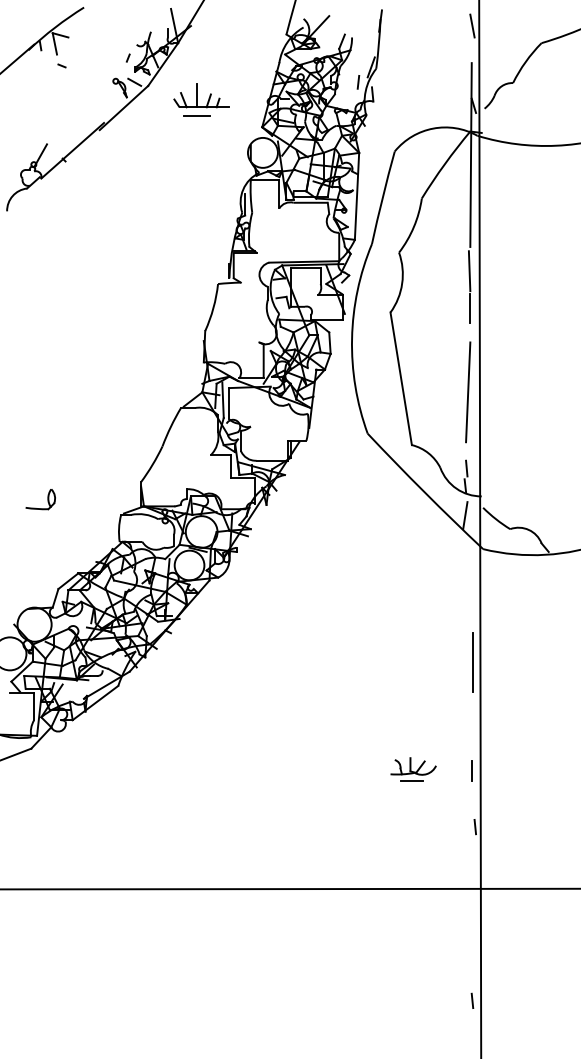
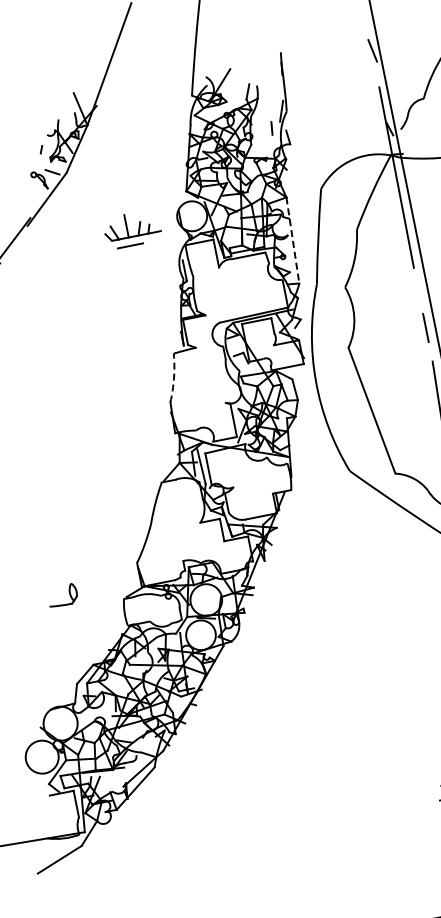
part: (201, 99) -> (131, 228), moved
line: (357, 196) -> (293, 240), solid -> dashed
line: (469, 271) -> (417, 292), removed
arc: (213, 308) -> (174, 378), solid -> dashed
part: (47, 499) -> (69, 594), moved

